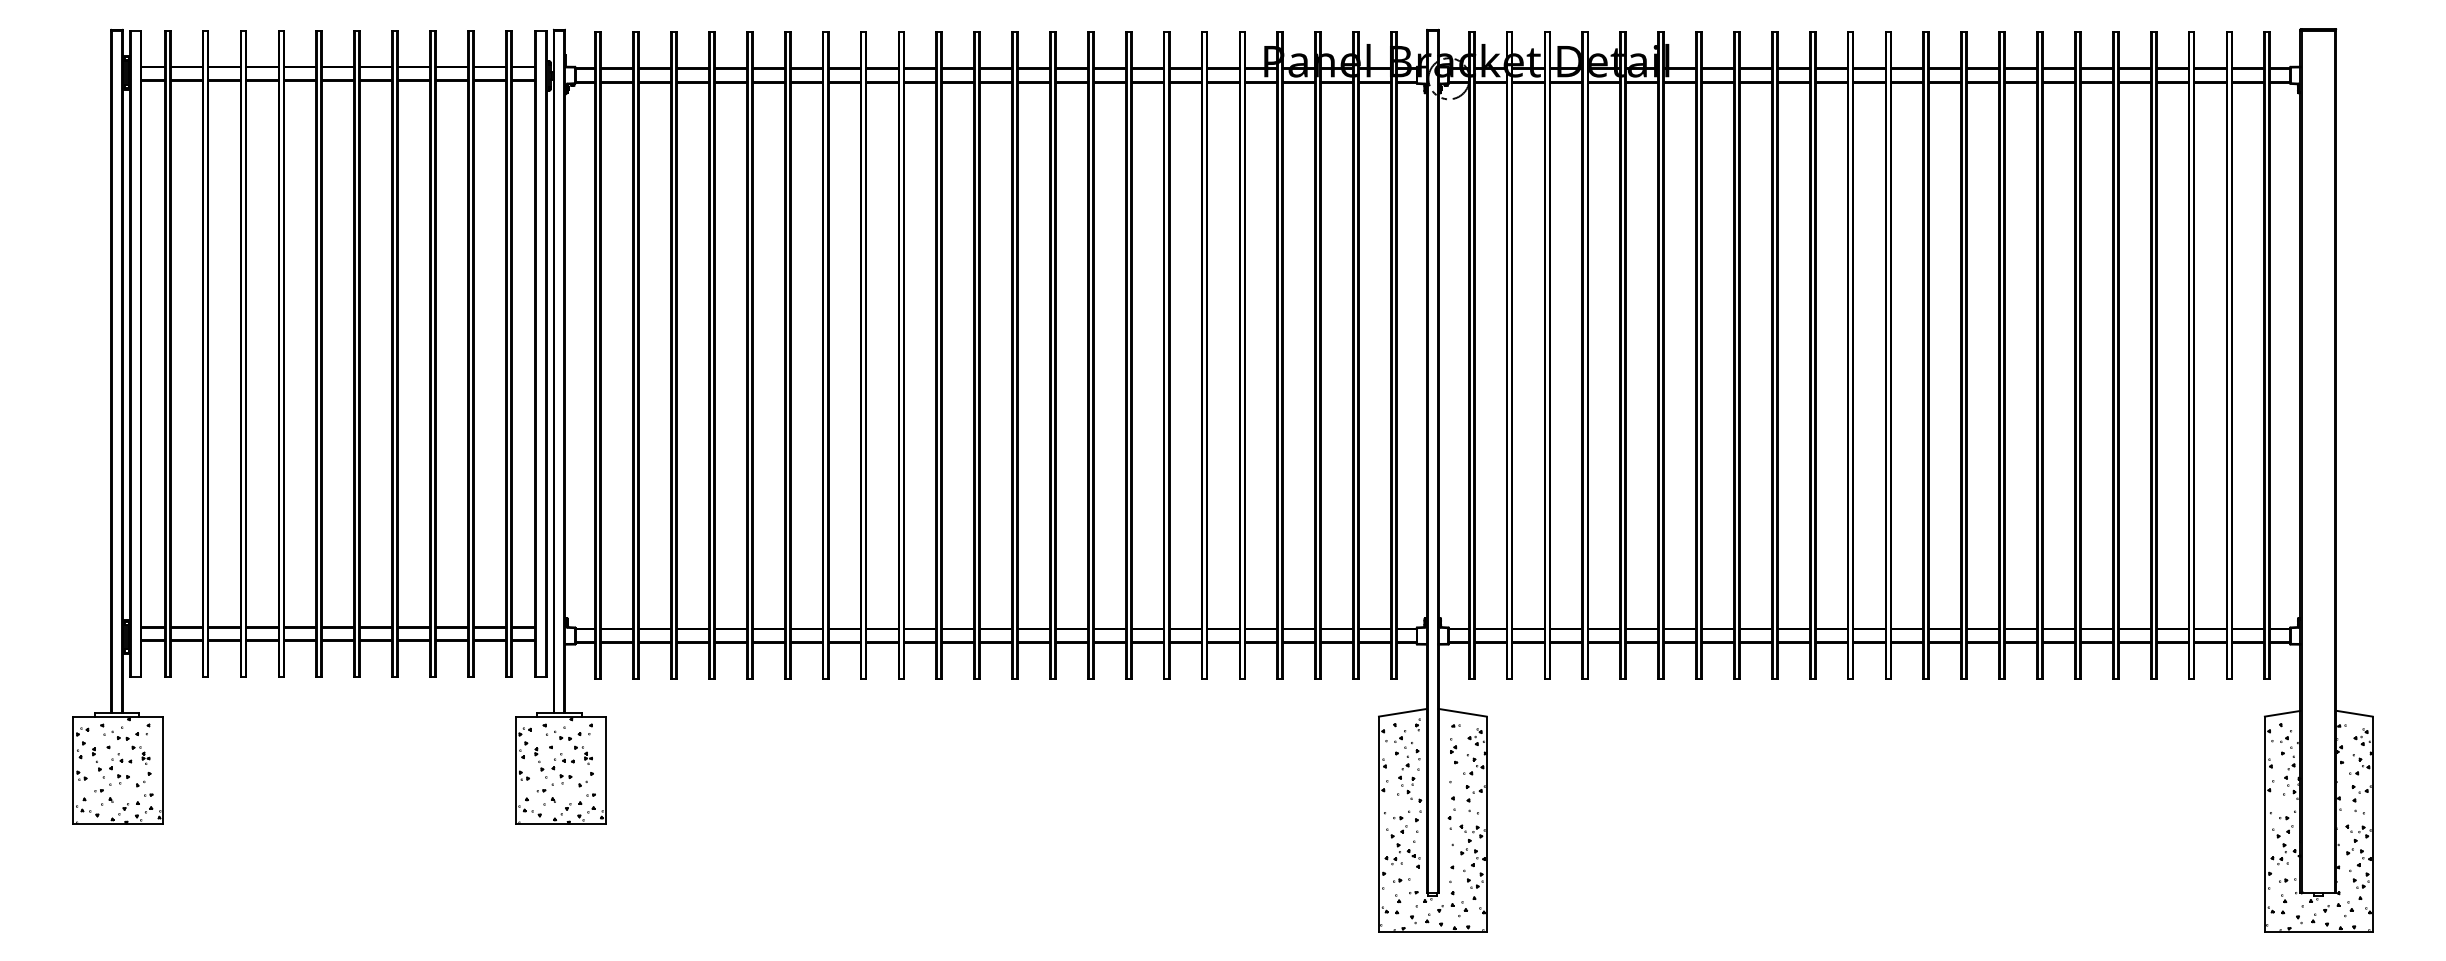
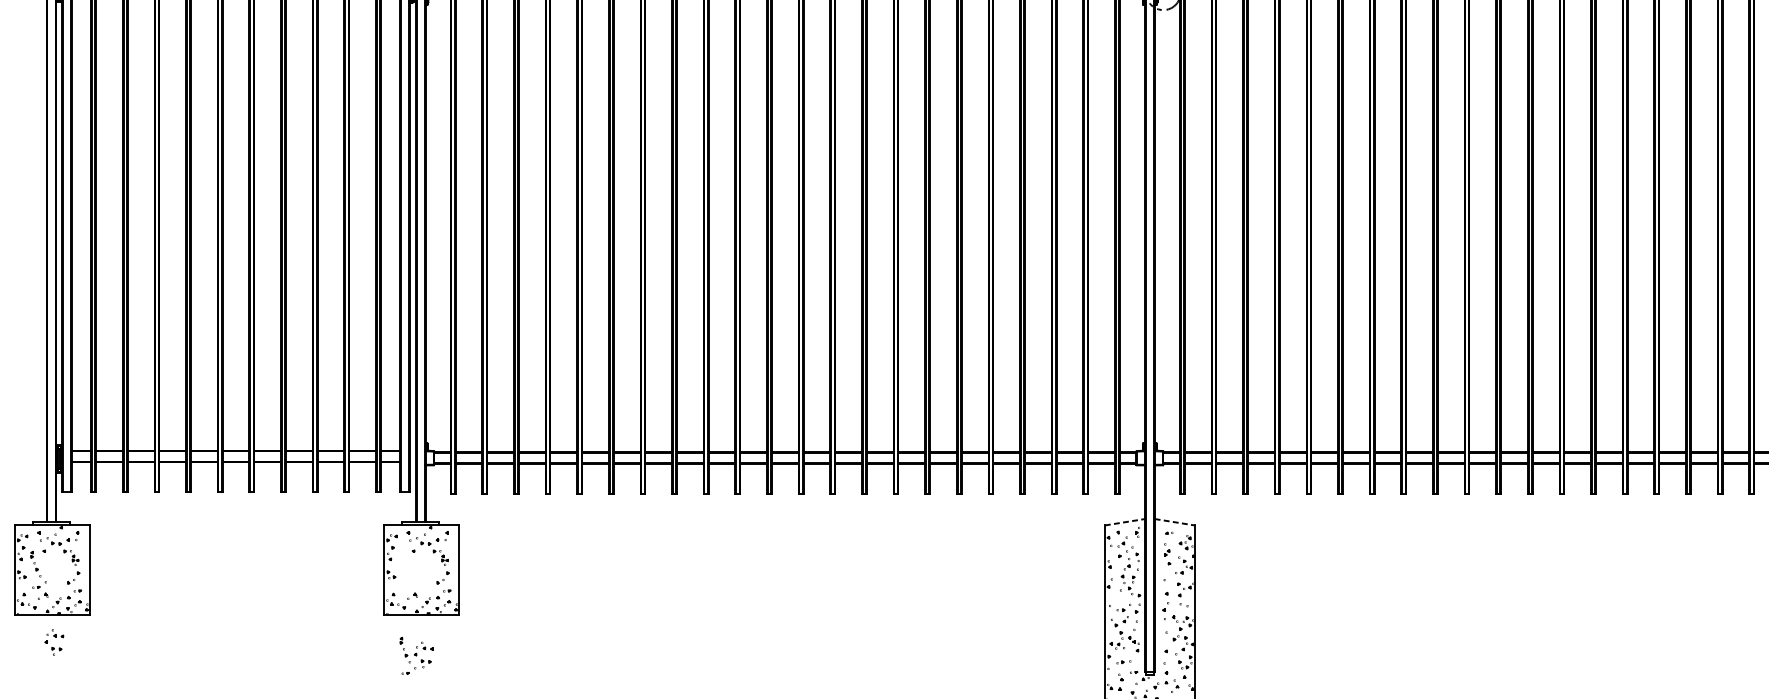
line: (1403, 712) -> (1125, 522), solid -> dashed
line: (1463, 712) -> (1175, 522), solid -> dashed
part: (121, 762) -> (55, 637), moved
part: (554, 769) -> (416, 655), moved

